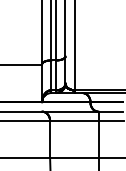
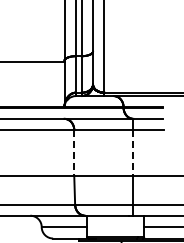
line: (50, 140) -> (74, 153), solid -> dashed
line: (98, 140) -> (133, 153), solid -> dashed

